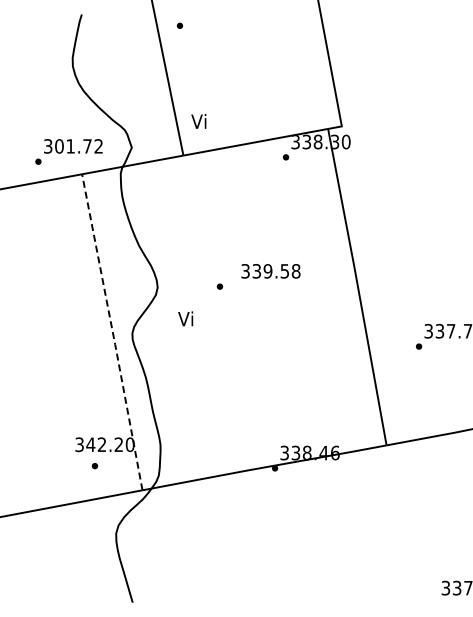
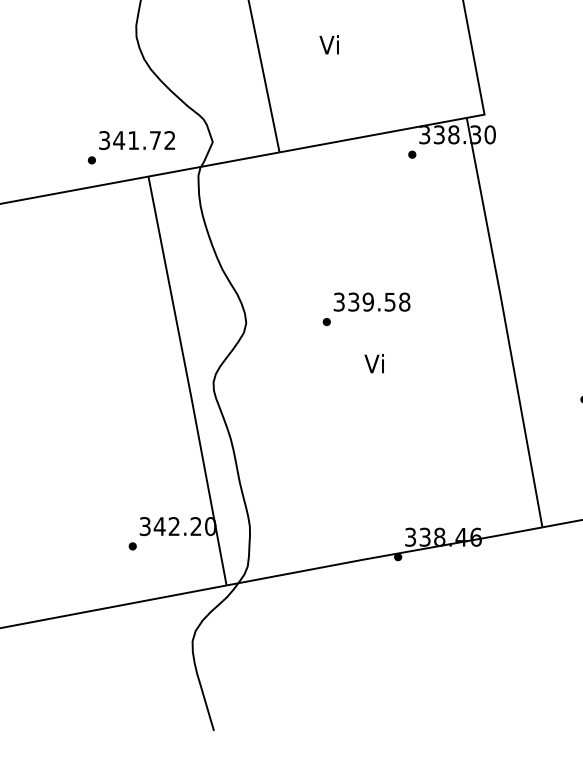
text: (198, 121) -> (328, 44), moved
text: (59, 146) -> (119, 140), 301.72 -> 341.72
text: (270, 271) -> (371, 302), moved
text: (185, 318) -> (374, 363), moved
line: (112, 332) -> (187, 381), dashed -> solid
part: (94, 466) -> (132, 546), moved

